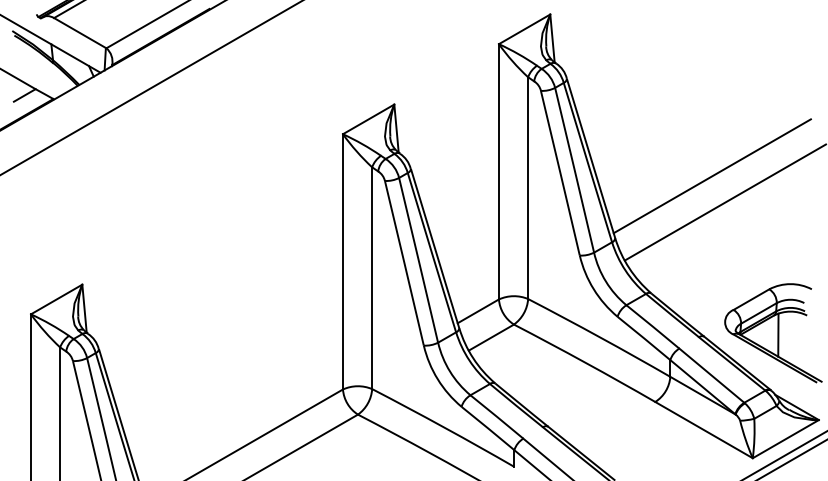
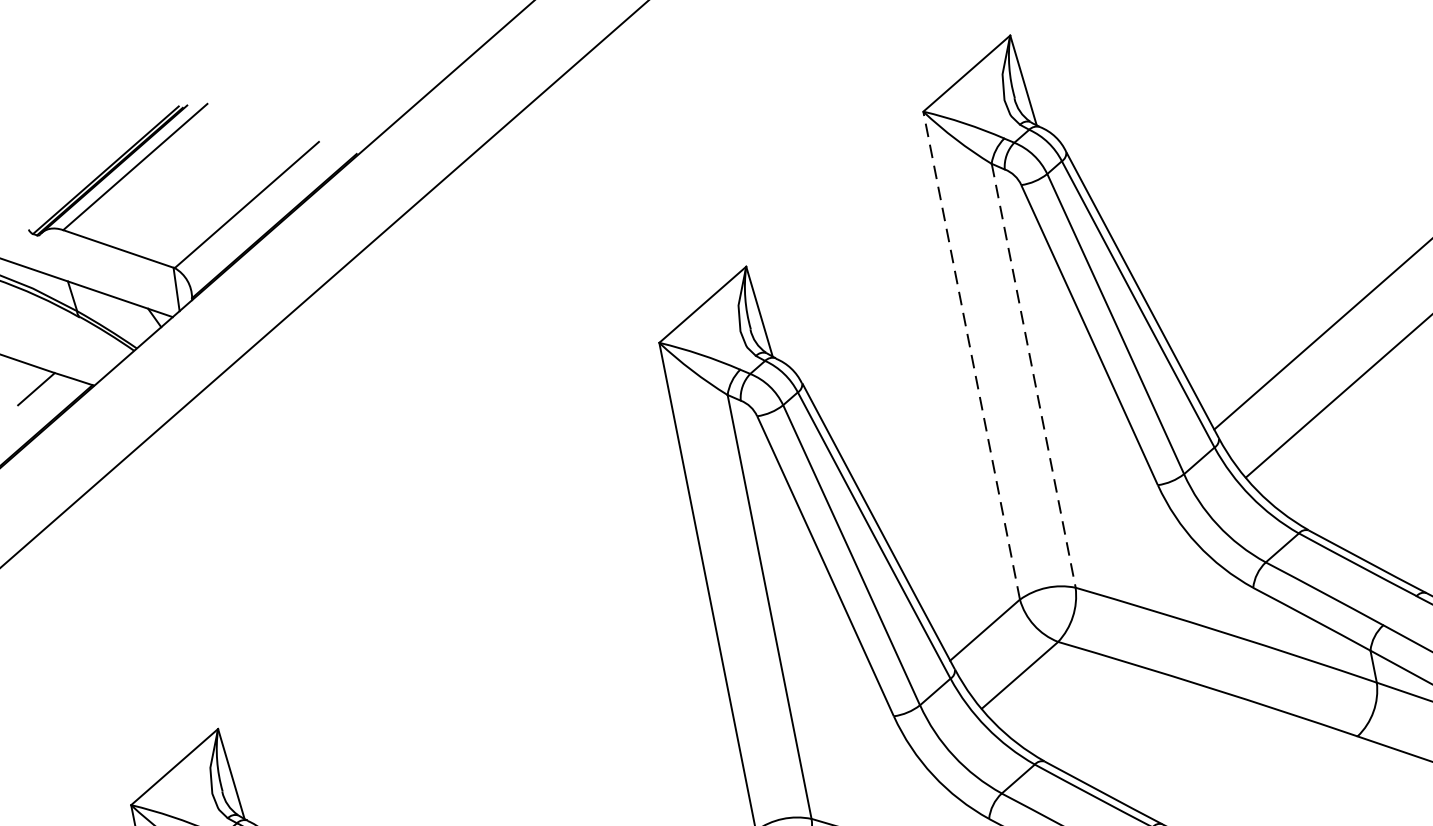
line: (498, 171) -> (970, 355), solid -> dashed
line: (528, 188) -> (1034, 376), solid -> dashed

